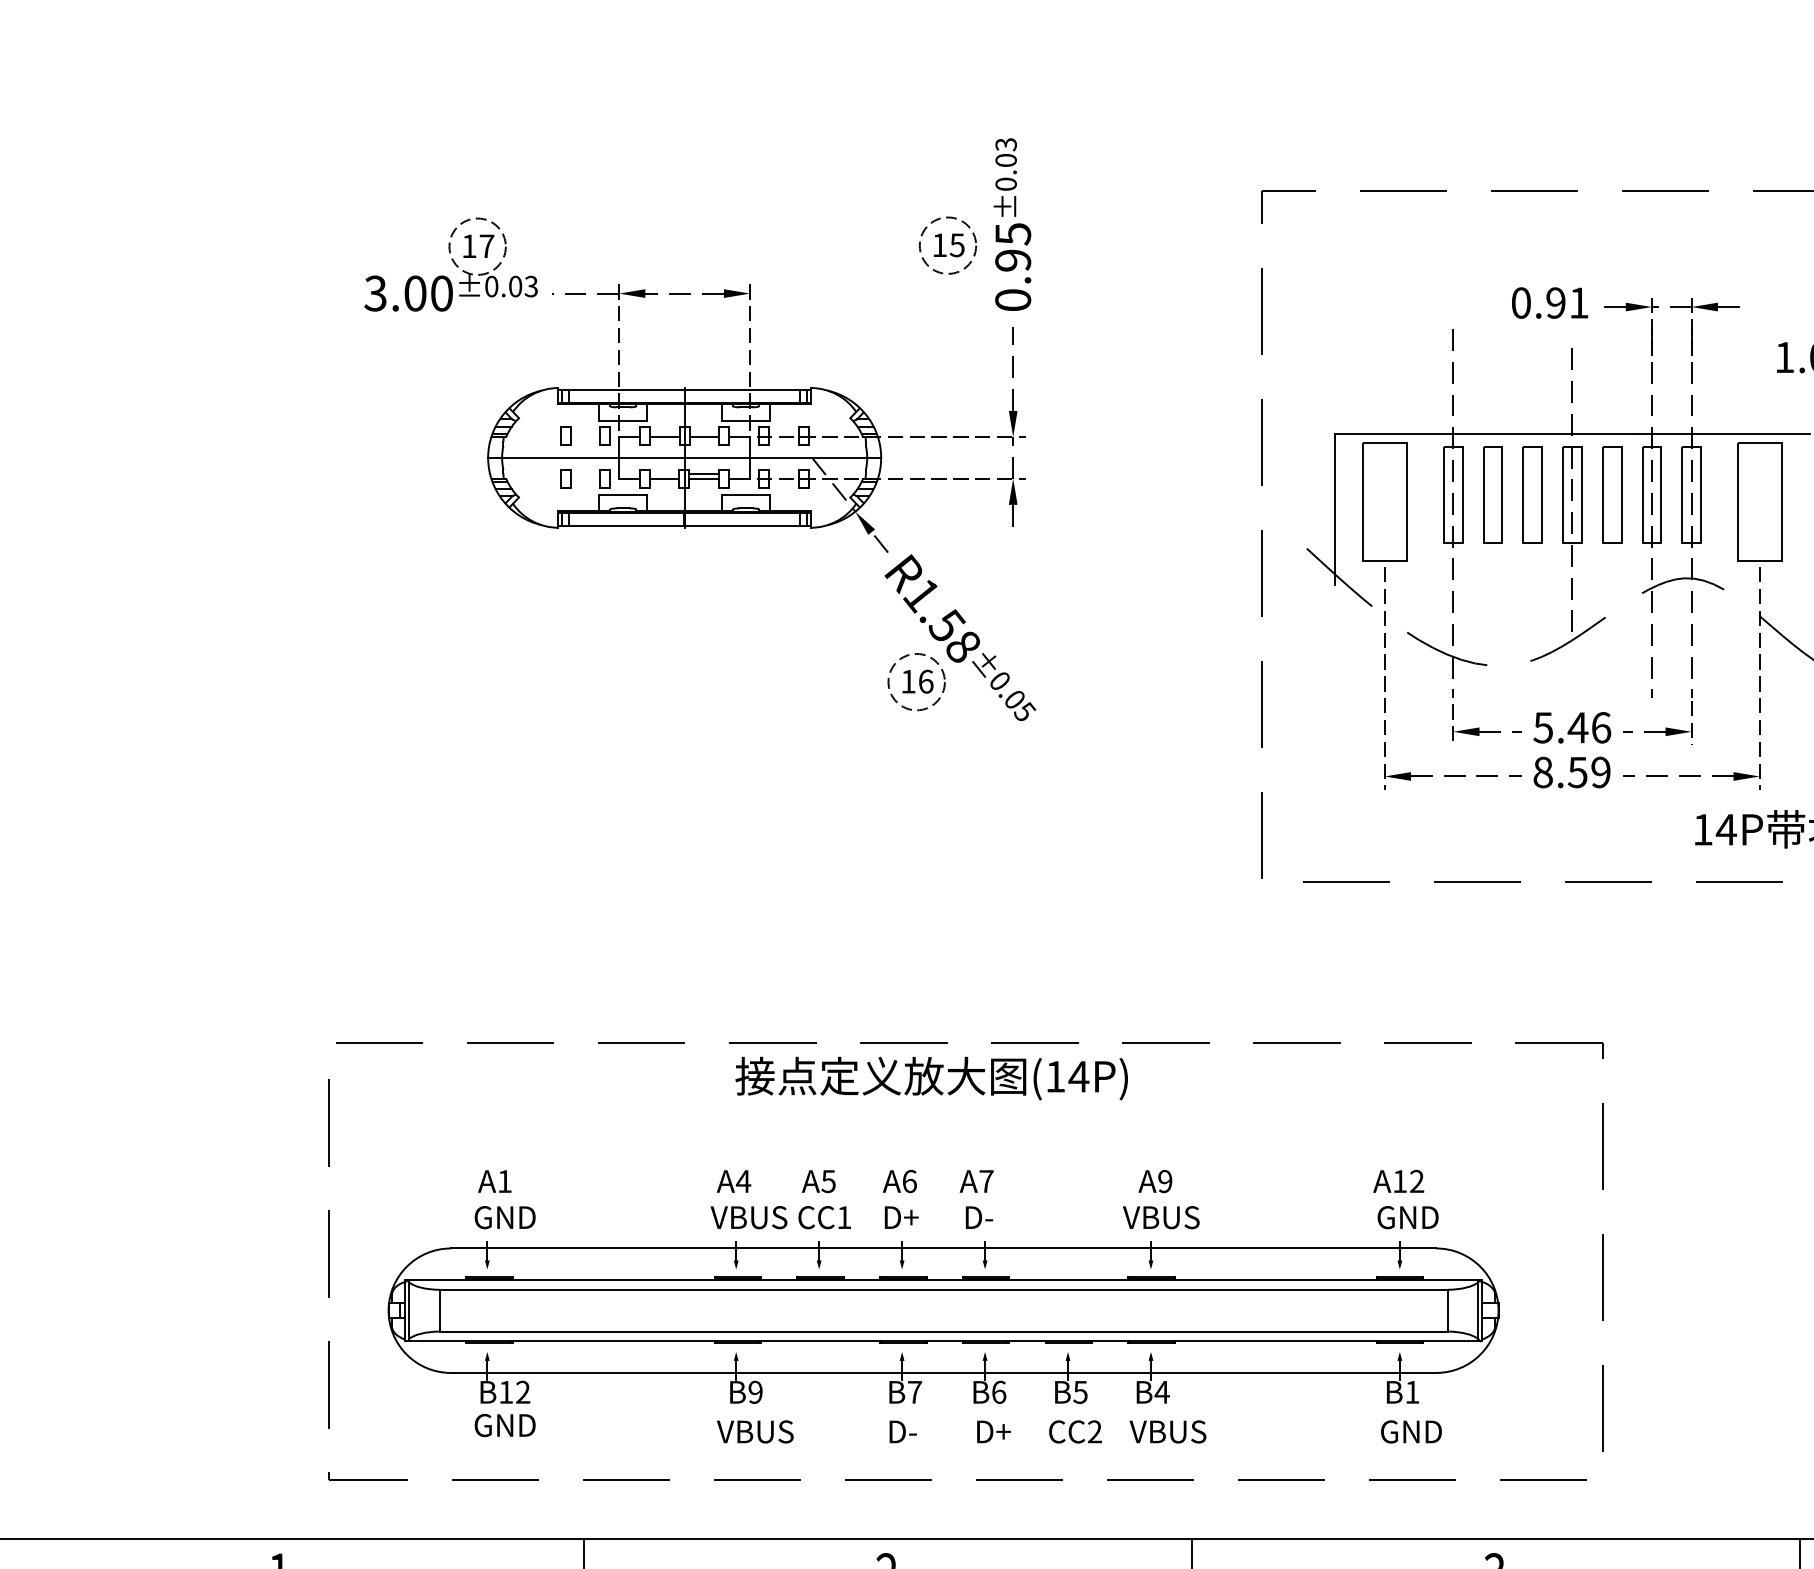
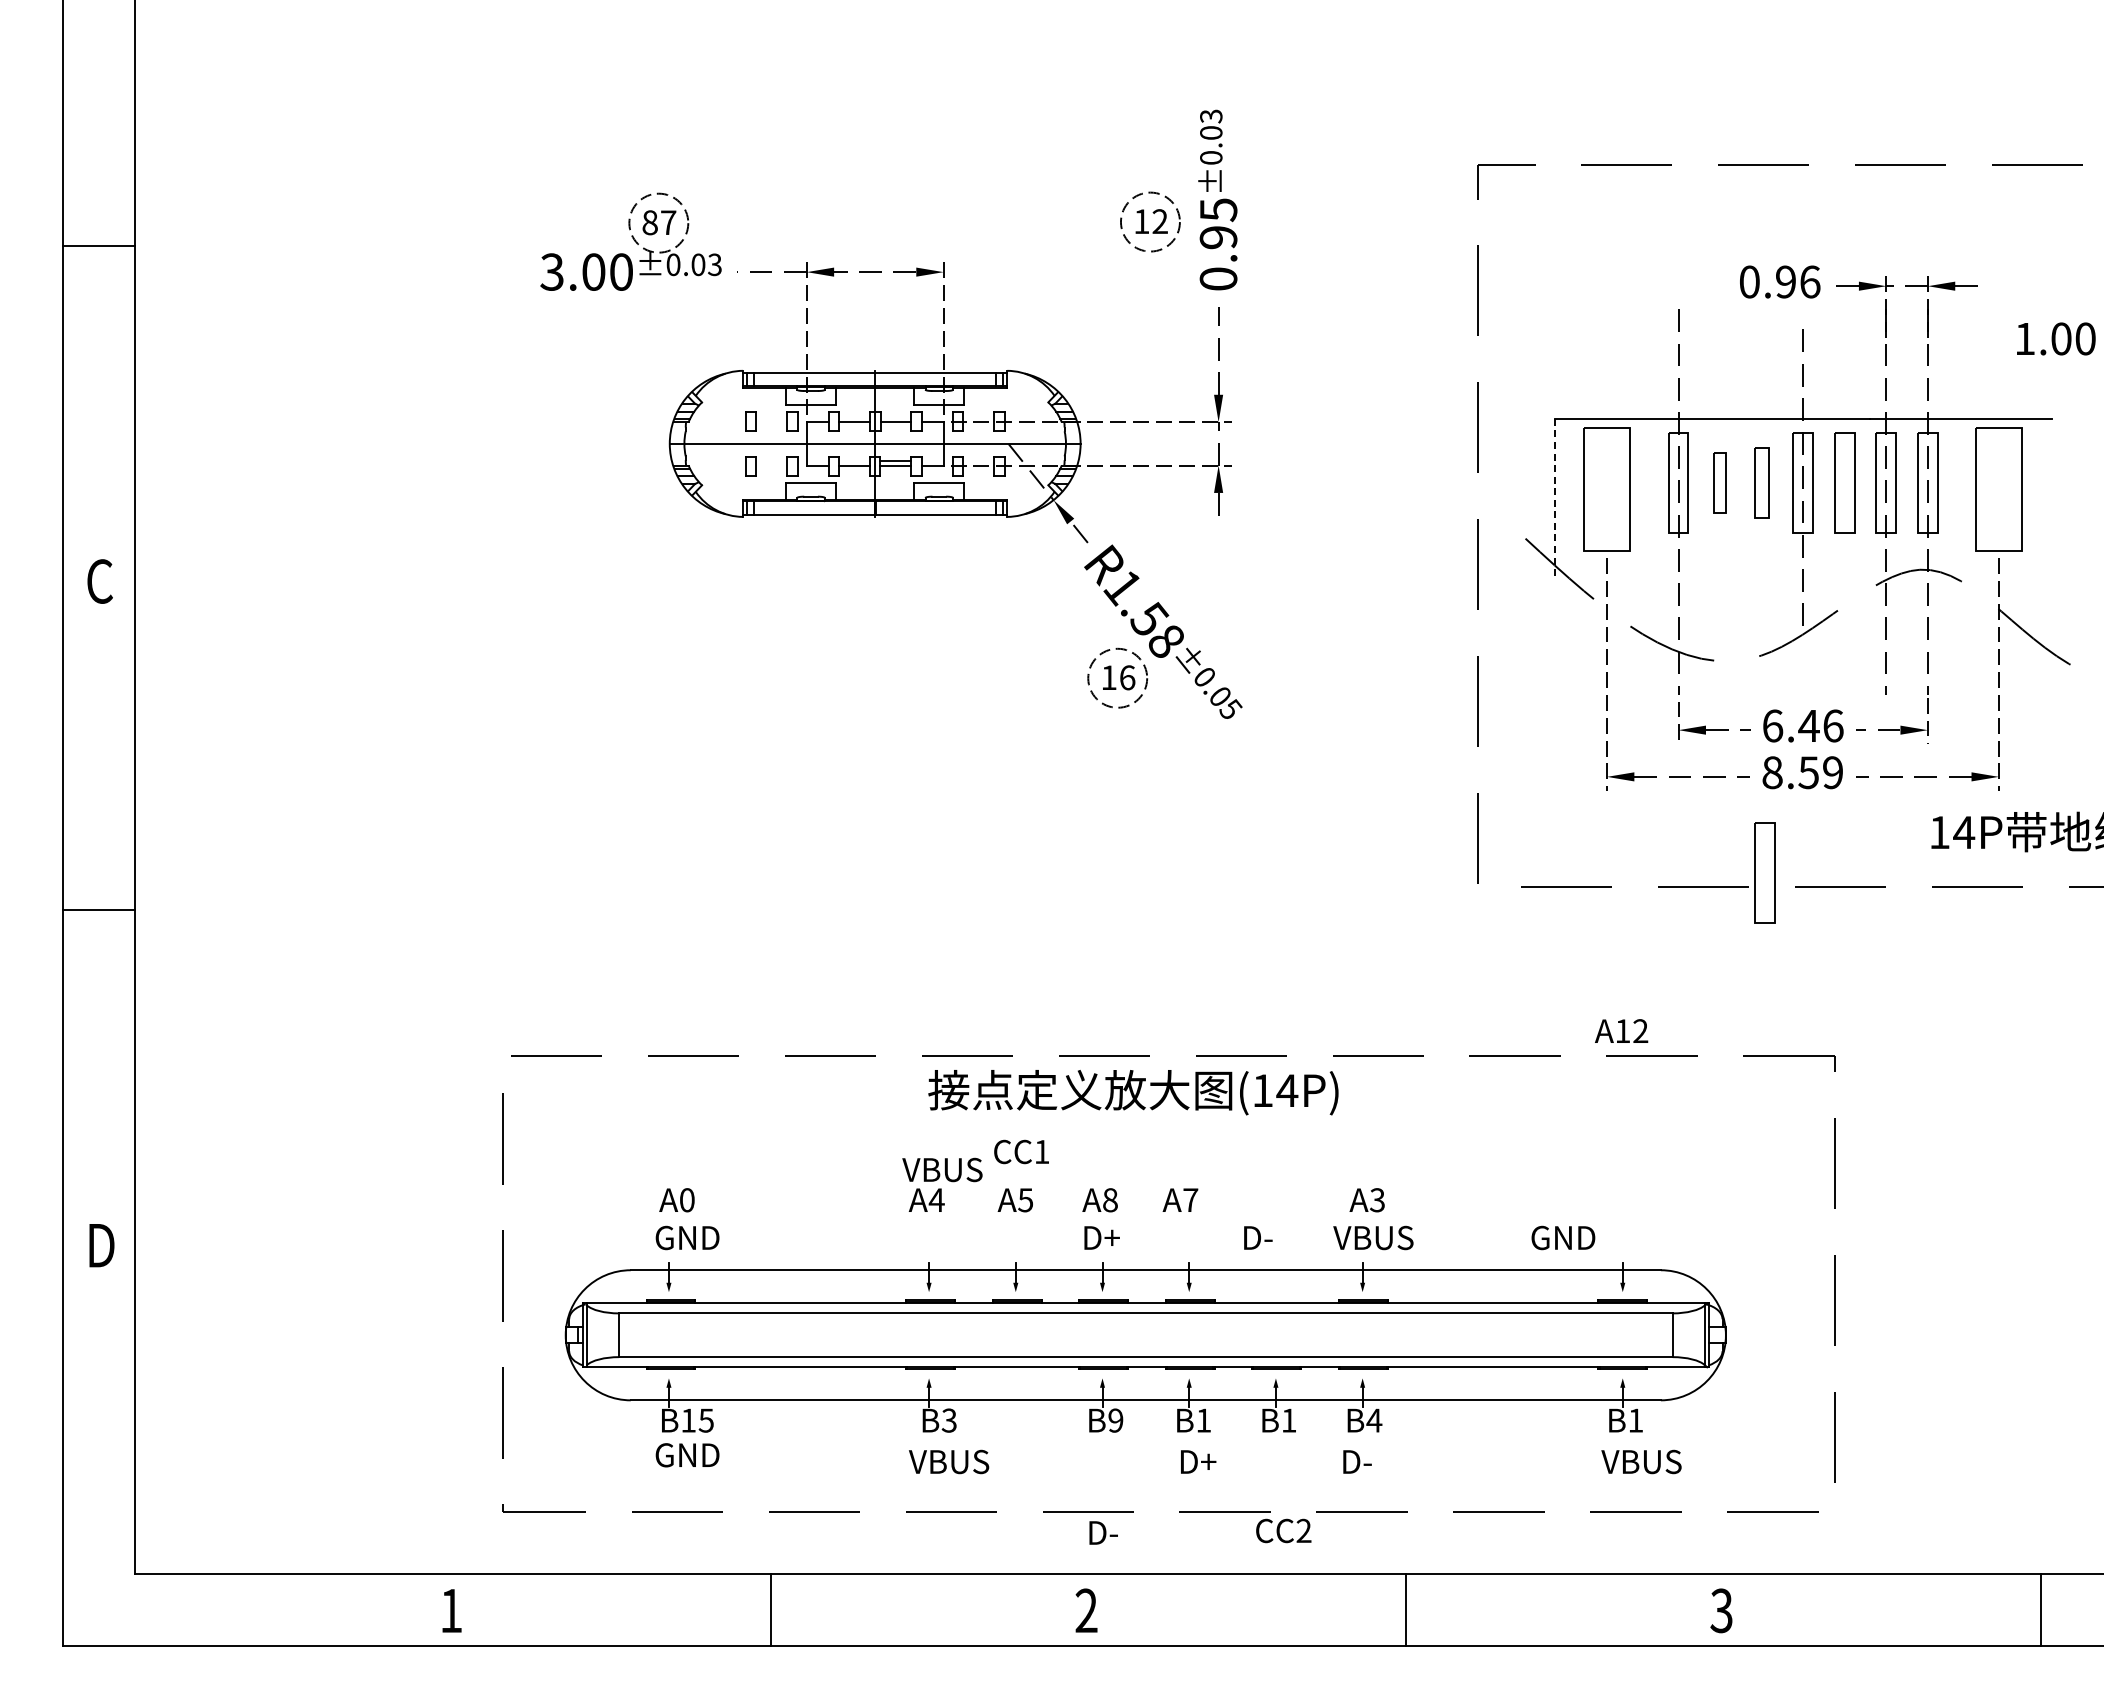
text: (956, 245) -> (1159, 221), 15 -> 12
text: (468, 246) -> (649, 222), 17 -> 87
text: (1579, 302) -> (1810, 281), 0.91 -> 0.96
part: (1492, 494) -> (1719, 482), size x0.6
part: (1532, 494) -> (1761, 482), size x0.7
line: (1334, 510) -> (1554, 498), solid -> dashed
text: (1543, 727) -> (1772, 725), 5.46 -> 6.46
part: (1535, 867) -> (1764, 872), added
text: (1398, 1180) -> (1621, 1030), moved
text: (505, 1181) -> (687, 1200), A1 -> A0
text: (909, 1181) -> (1110, 1200), A6 -> A8
text: (1165, 1181) -> (1377, 1200), A9 -> A3
text: (749, 1217) -> (942, 1169), moved
text: (824, 1217) -> (1021, 1151), moved
text: (979, 1217) -> (1258, 1237), moved
text: (1408, 1217) -> (1563, 1237), moved
text: (522, 1392) -> (705, 1420), B12 -> B15
text: (754, 1392) -> (948, 1420), B9 -> B3
text: (914, 1392) -> (1115, 1420), B7 -> B9
text: (998, 1392) -> (1203, 1420), B6 -> B1
text: (1080, 1392) -> (1288, 1420), B5 -> B1
text: (903, 1431) -> (1103, 1532), moved
text: (1075, 1431) -> (1283, 1530), moved
text: (1168, 1431) -> (1380, 1461), VBUS -> D-
text: (1417, 1431) -> (1641, 1461), GND -> VBUS

